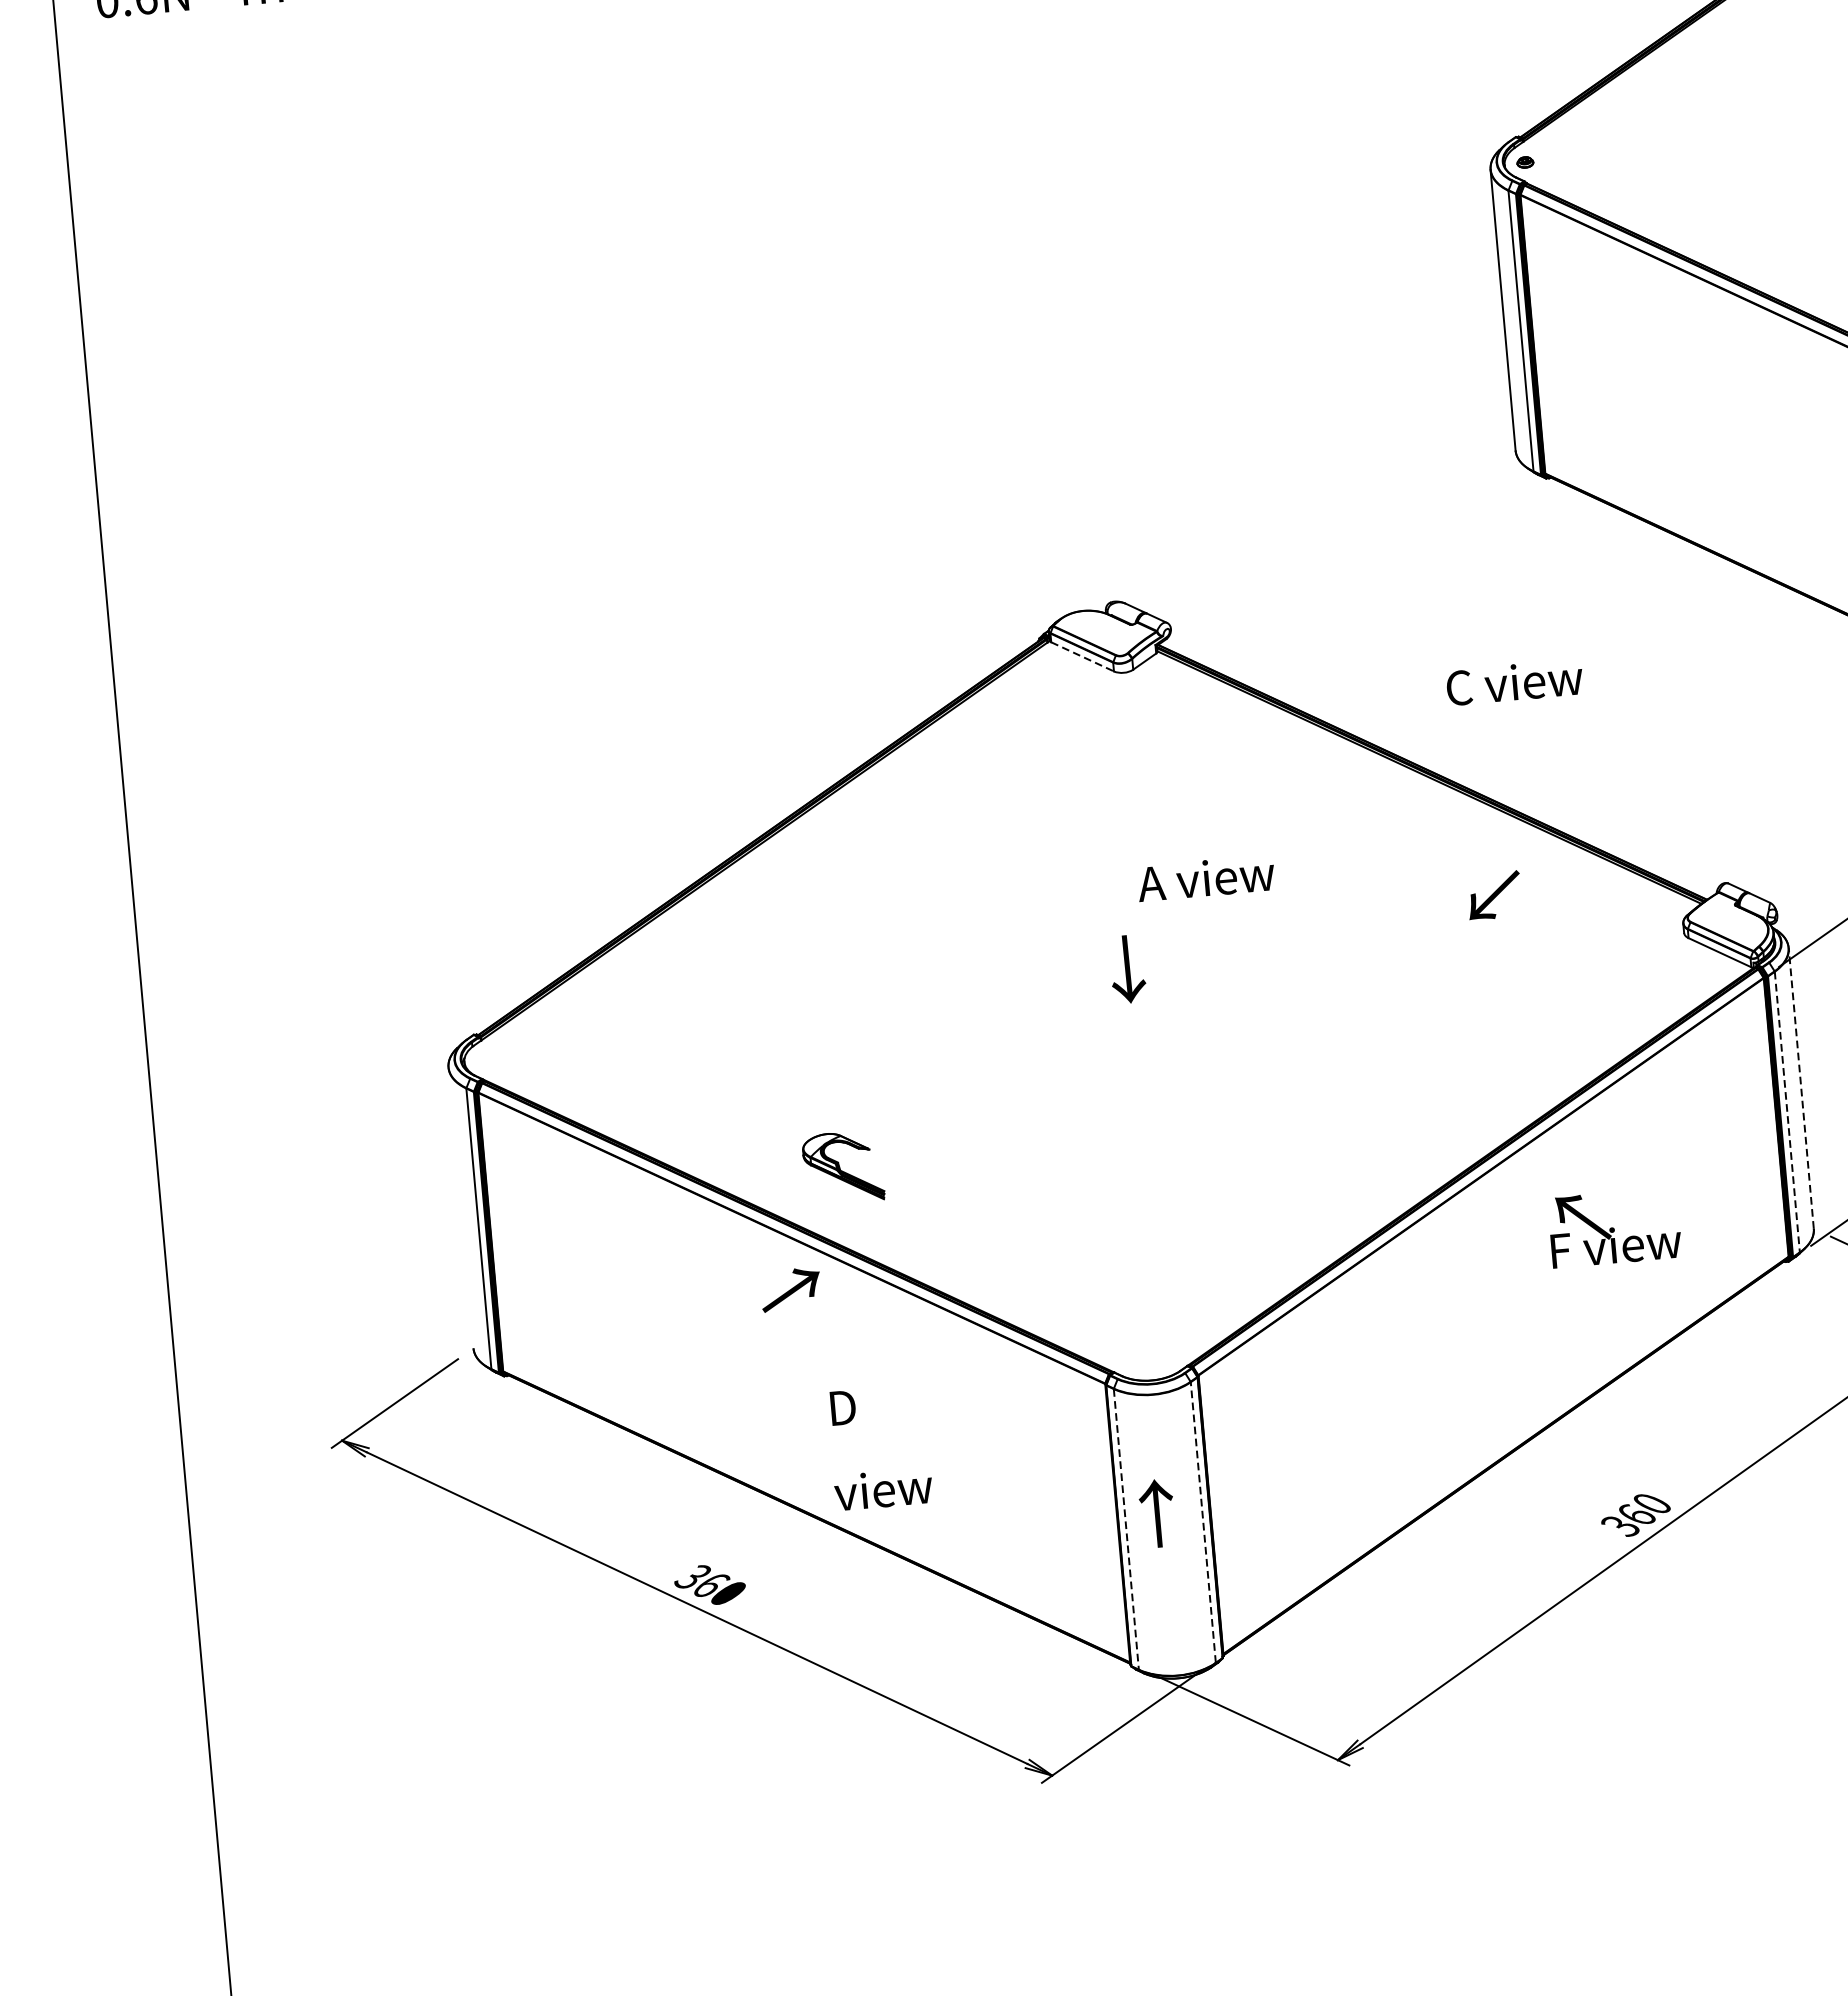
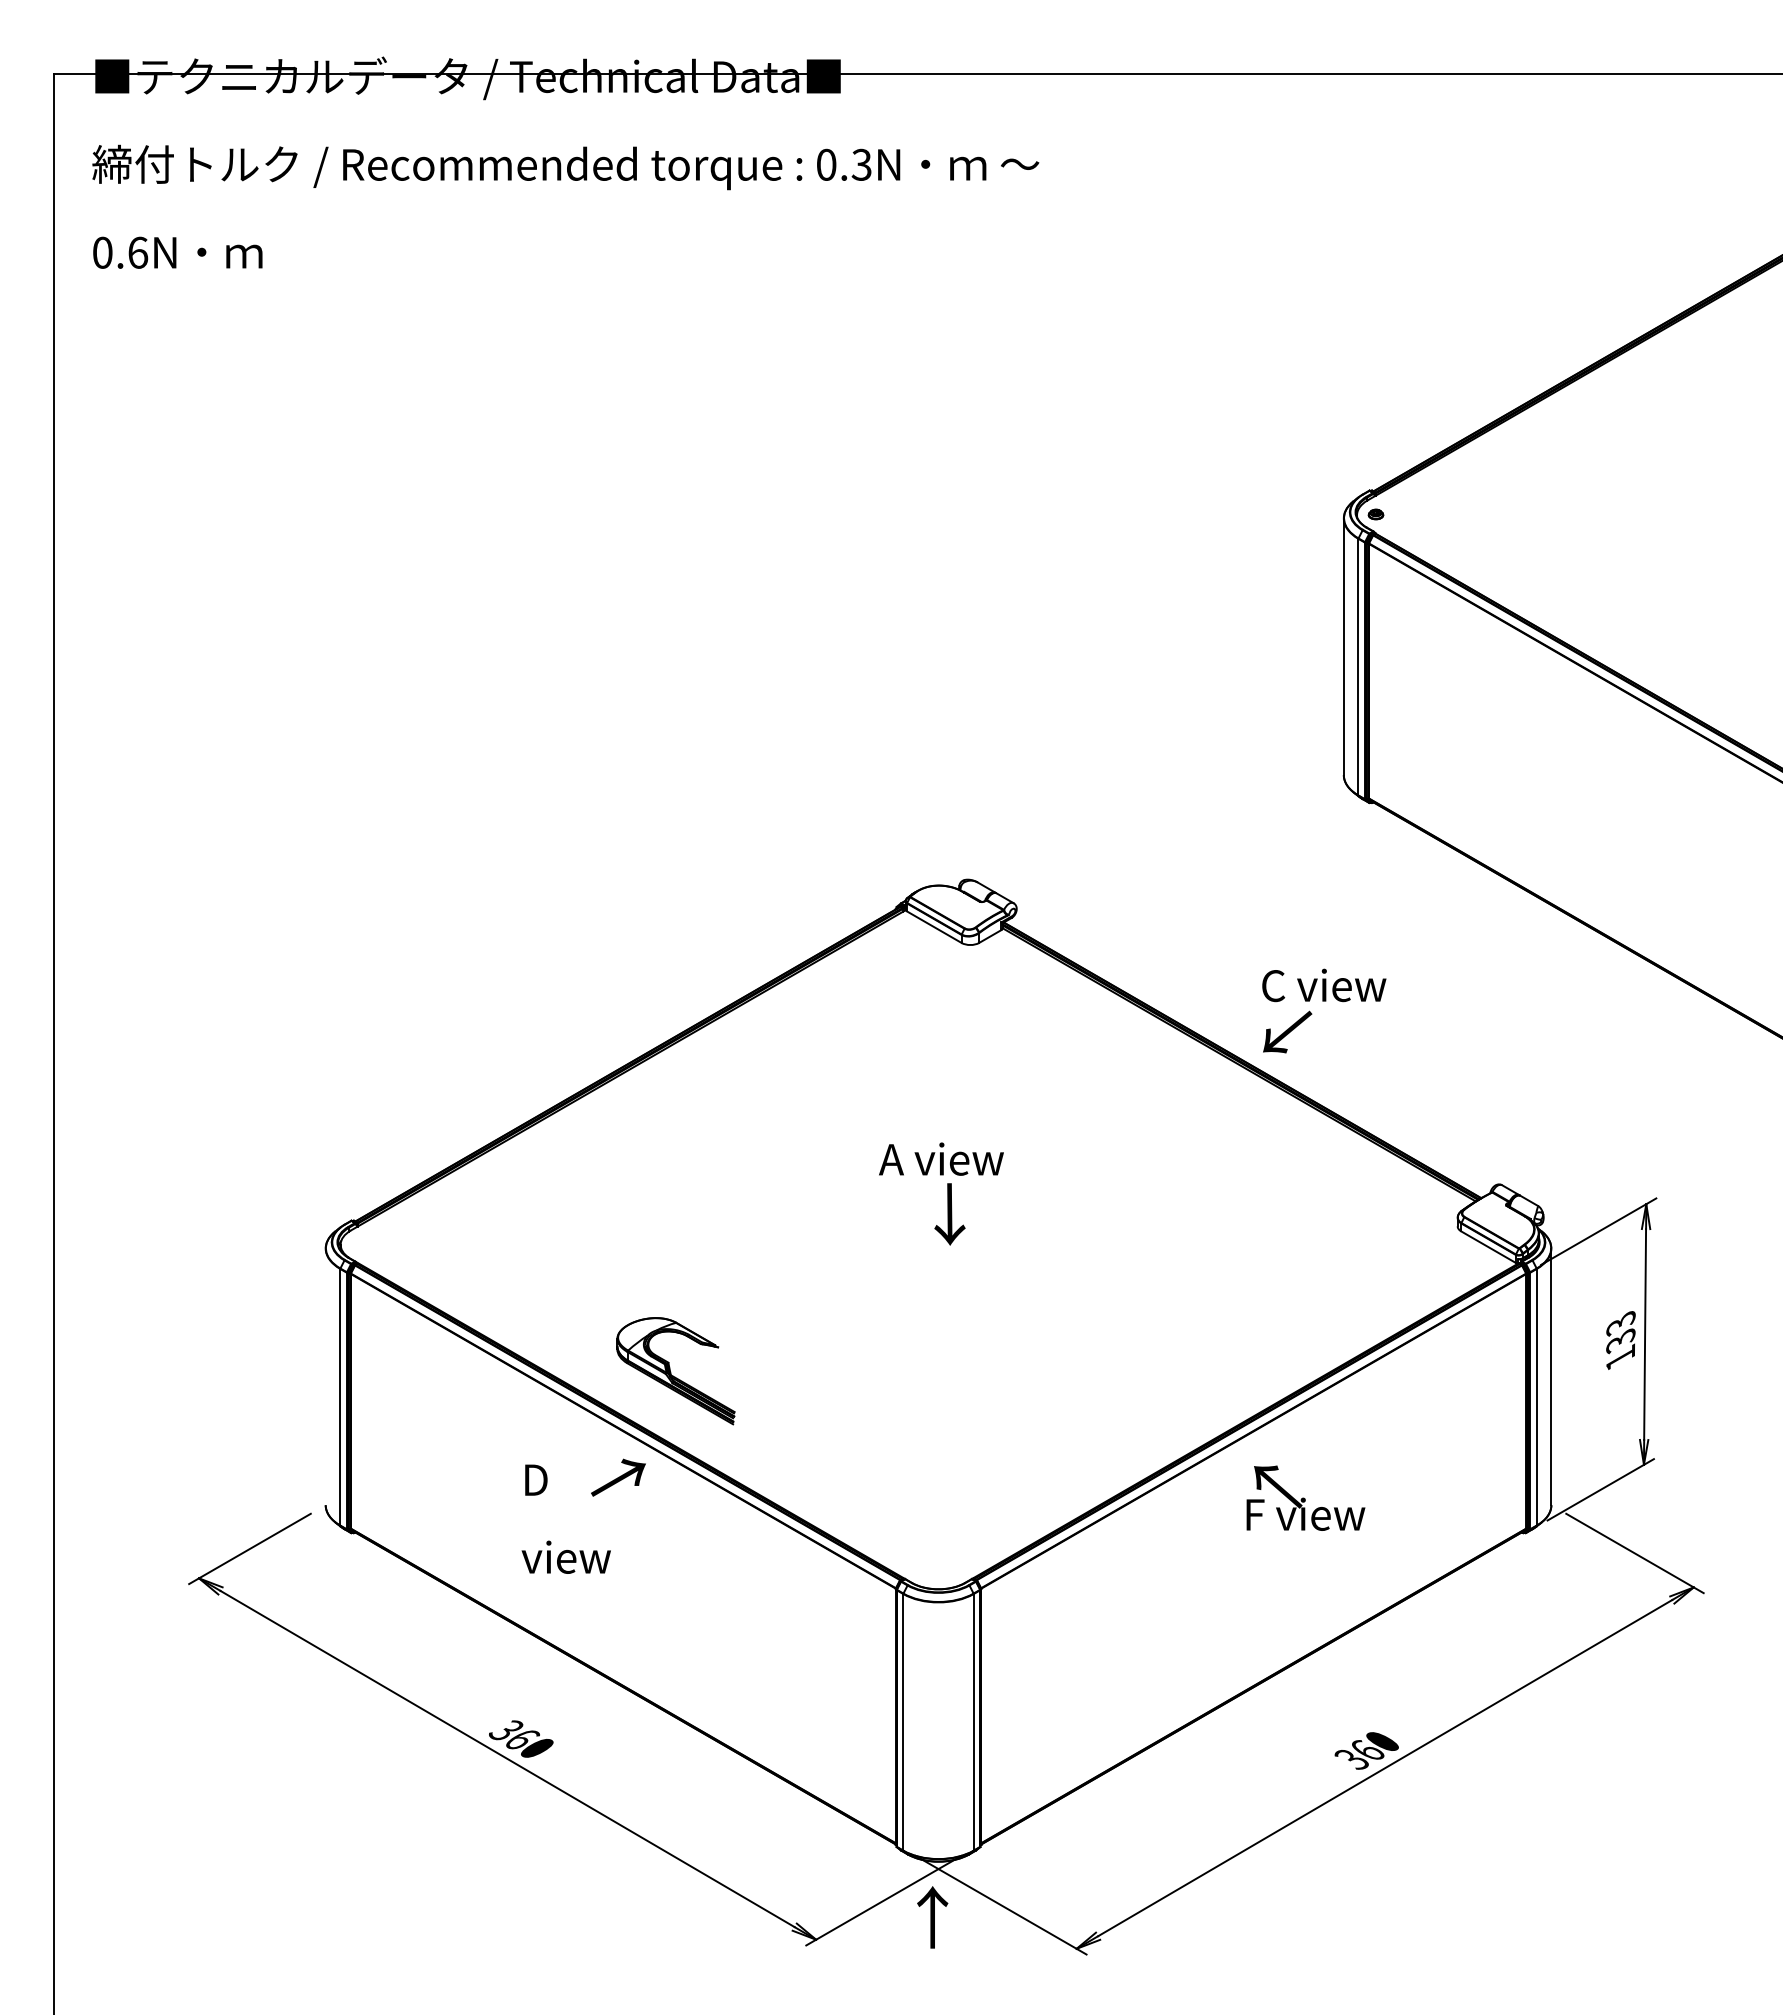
line: (1082, 657) -> (934, 927), dashed -> solid
text: (1206, 877) -> (941, 1158), moved
text: (1494, 894) -> (1287, 1031), moved
line: (1801, 1087) -> (1551, 1376), dashed -> solid
line: (1787, 1112) -> (1536, 1397), dashed -> solid
part: (842, 1167) -> (675, 1371), size x1.67
text: (1614, 1227) -> (1305, 1497), moved
text: (878, 1446) -> (565, 1518), moved
text: (1157, 1513) -> (932, 1917), moved
line: (1202, 1521) -> (973, 1721), dashed -> solid
line: (1126, 1529) -> (903, 1722), dashed -> solid

